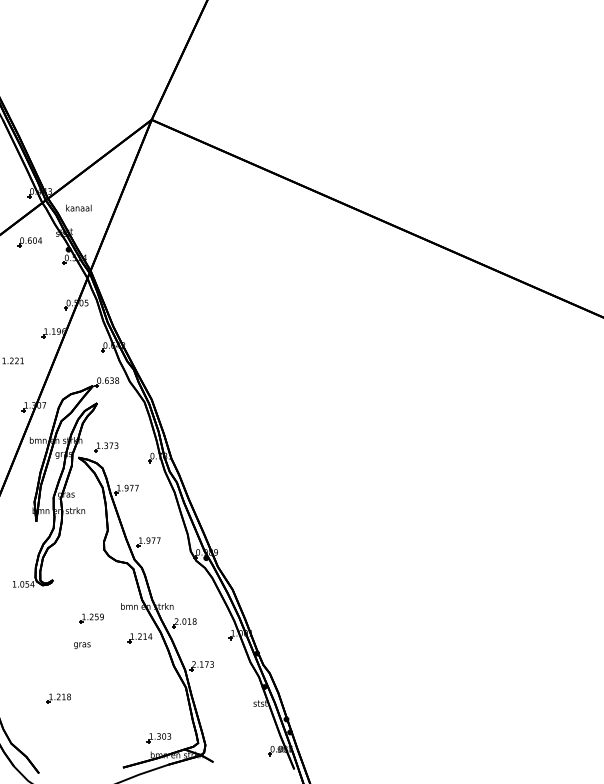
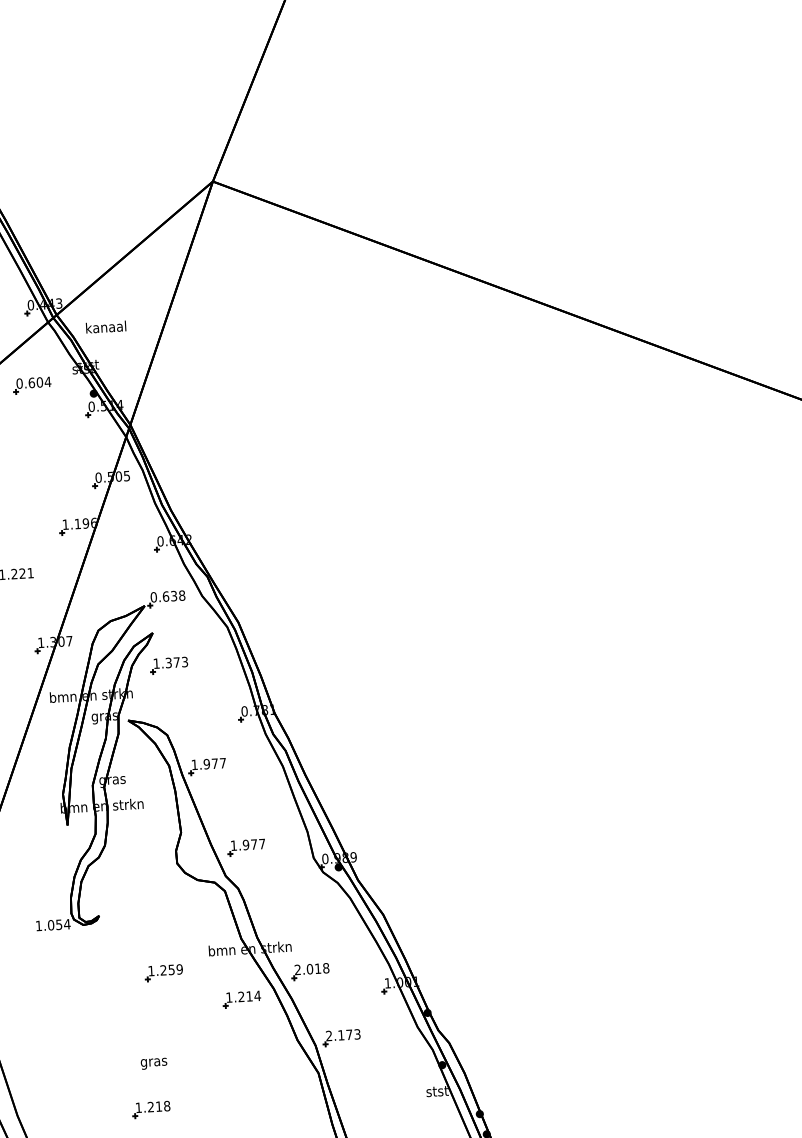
part: (106, 447) -> (169, 665), moved
text: (82, 645) -> (154, 1063), moved
part: (58, 698) -> (150, 1109), moved

